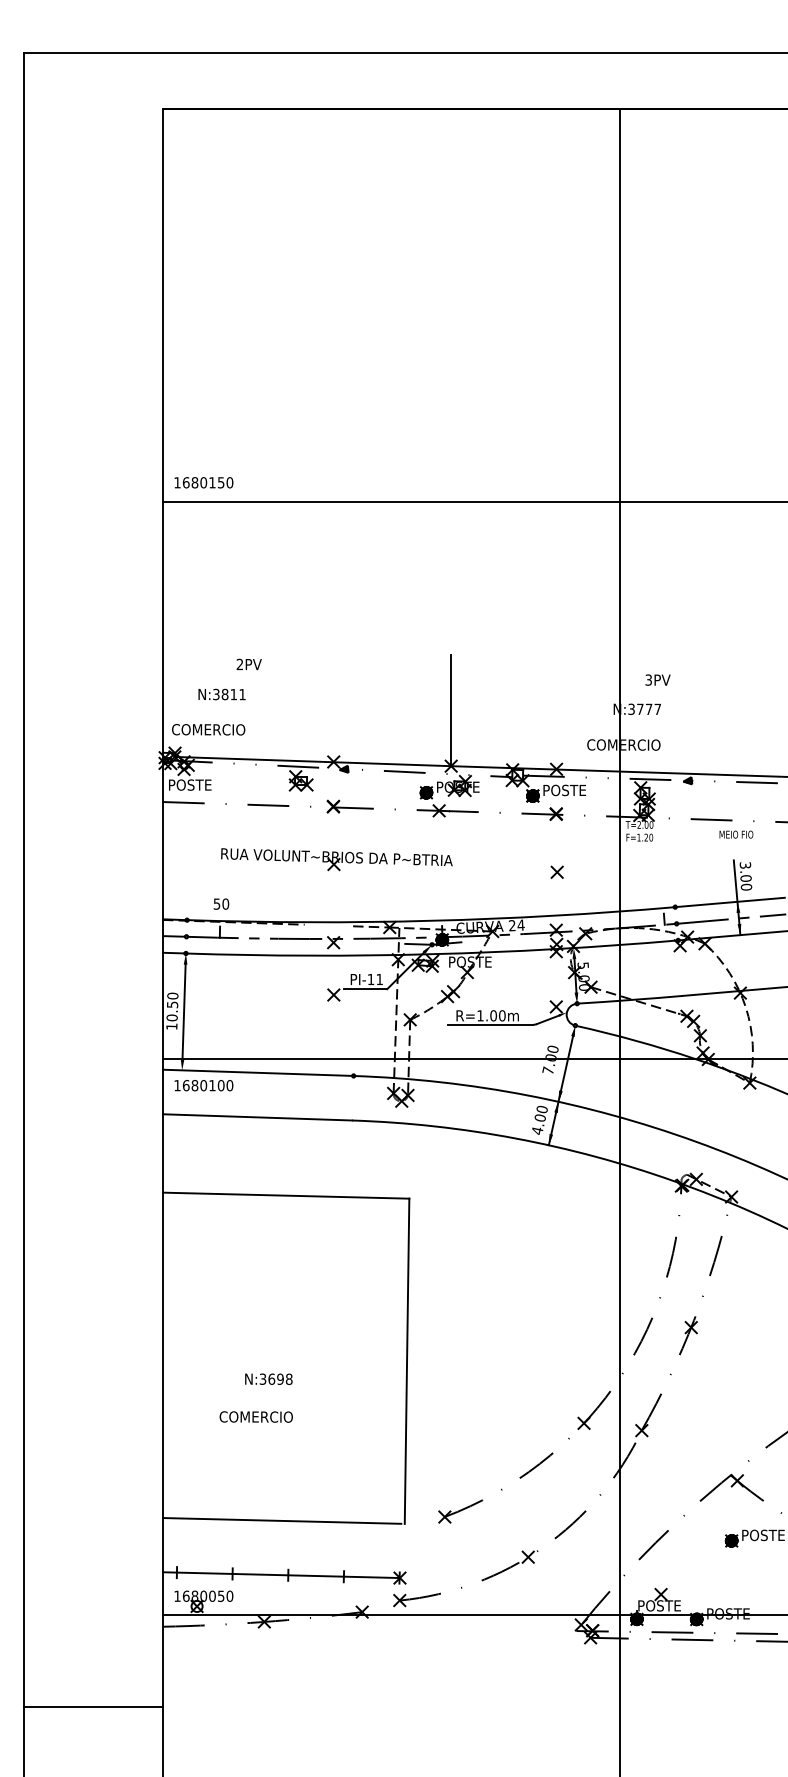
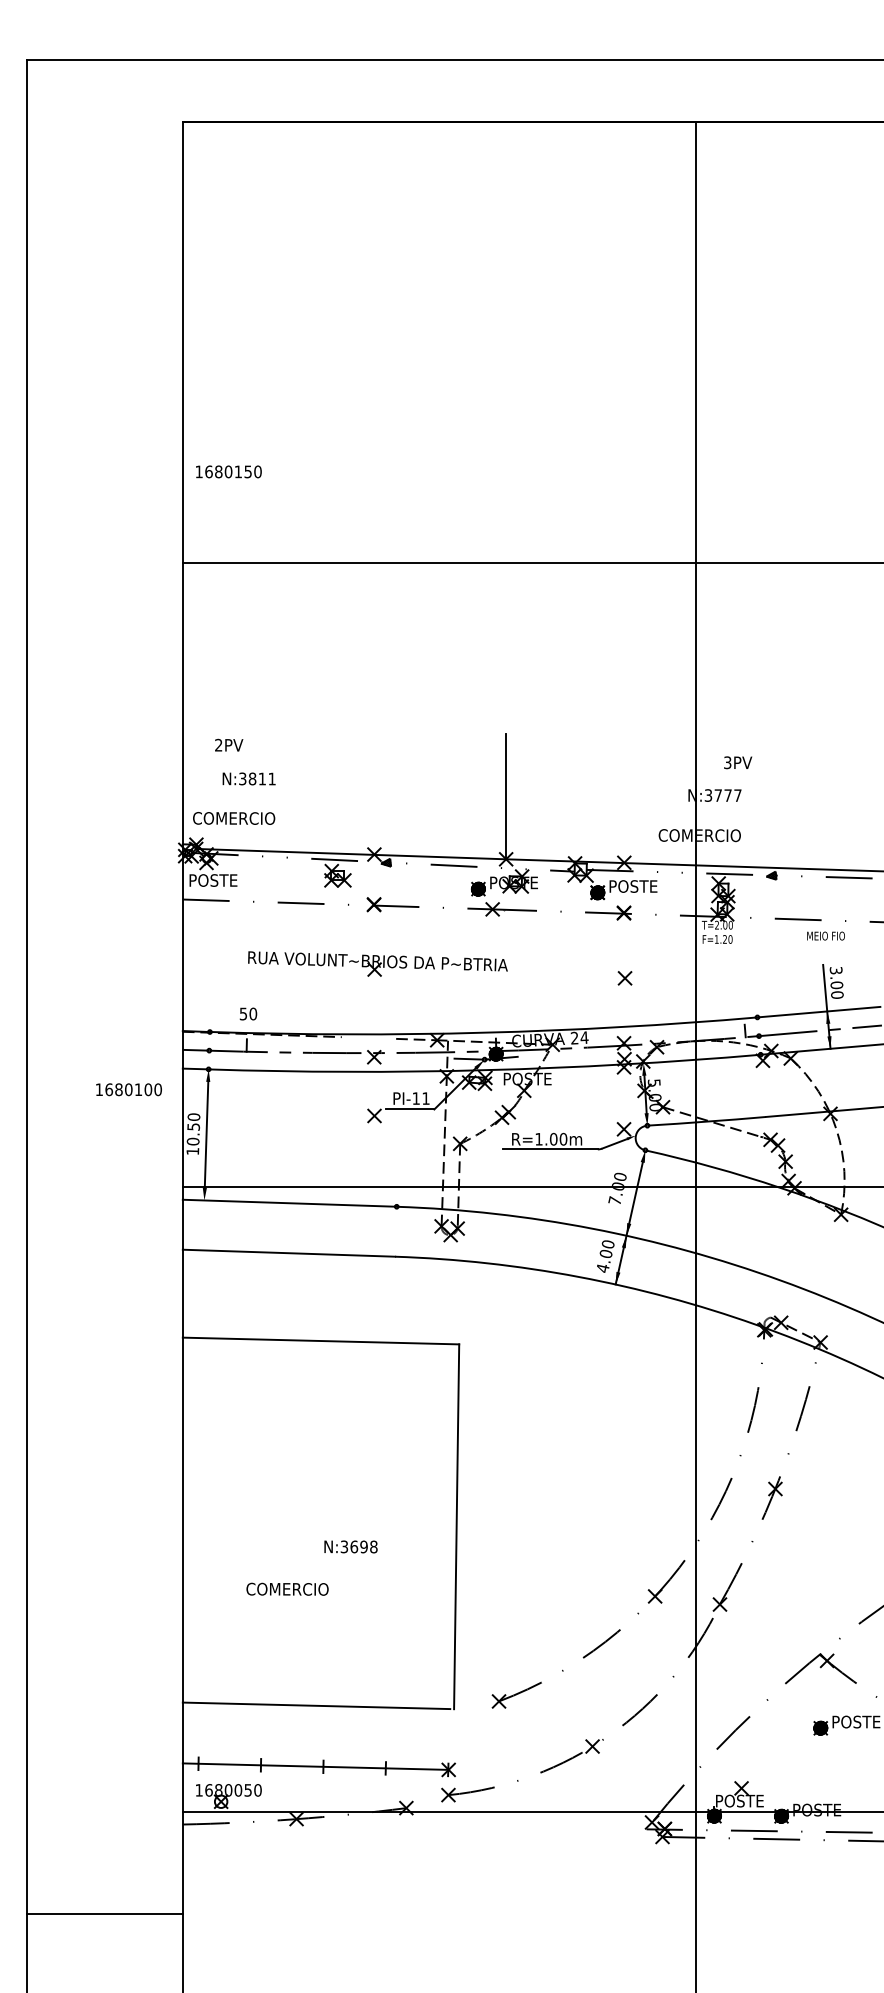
text: (203, 482) -> (228, 471), moved
text: (248, 664) -> (228, 745), moved
text: (203, 1085) -> (128, 1089), moved
text: (268, 1378) -> (350, 1546), moved

